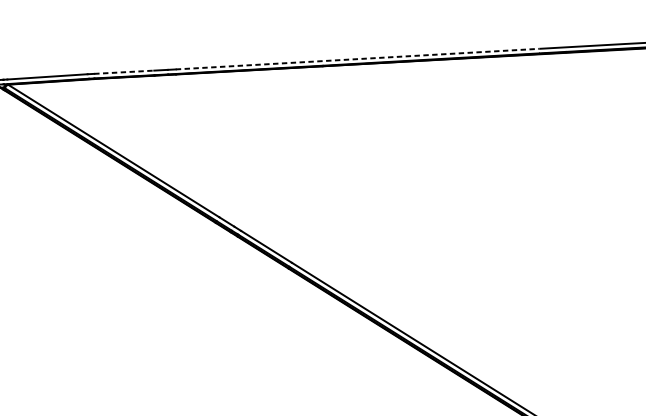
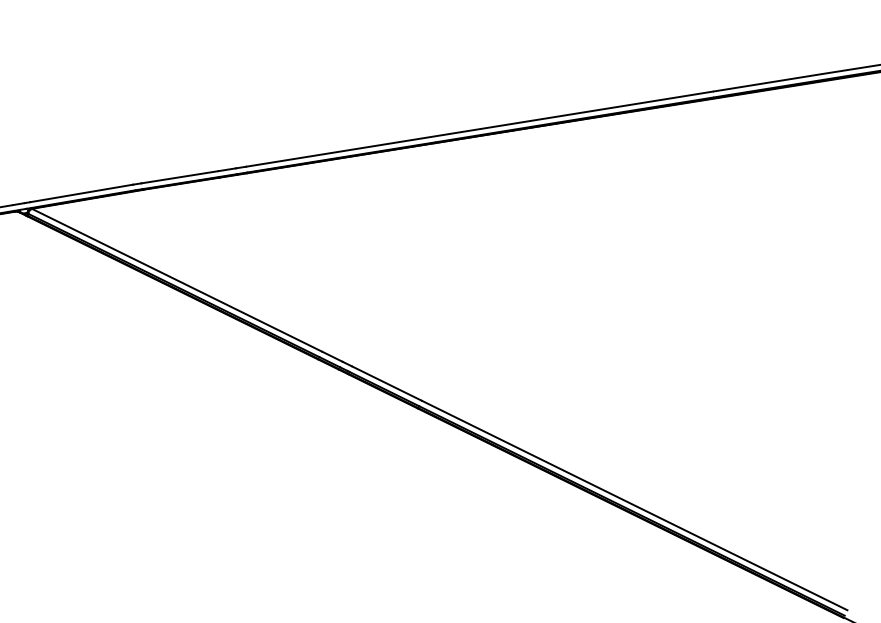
line: (358, 59) -> (480, 129), dashed -> solid
line: (124, 72) -> (180, 177), dashed -> solid

